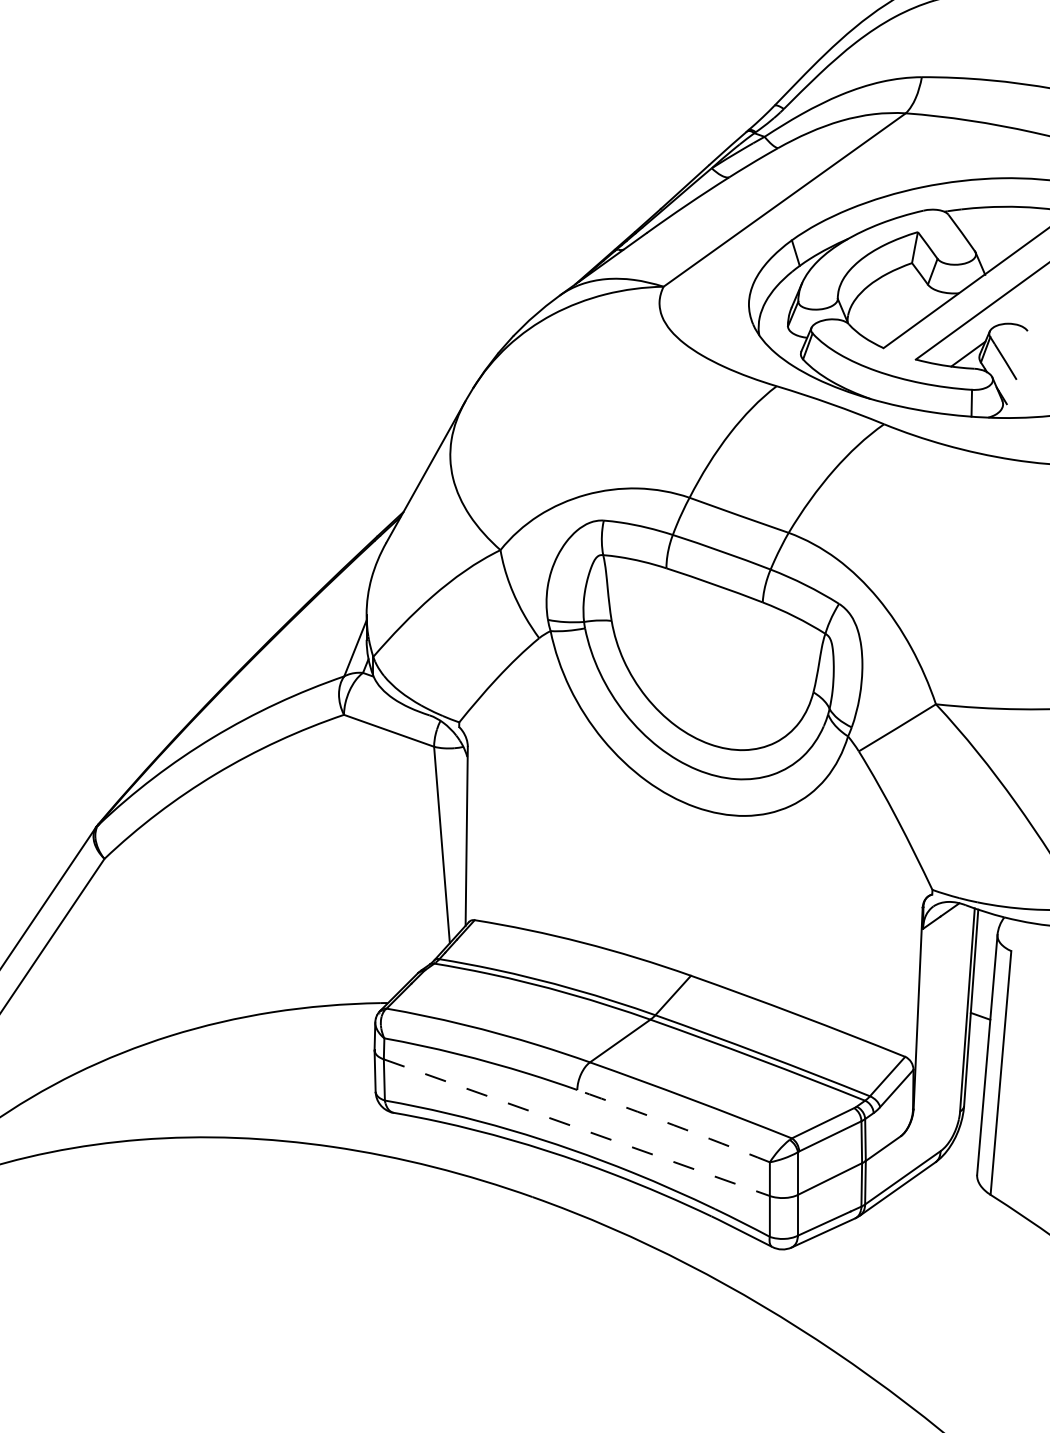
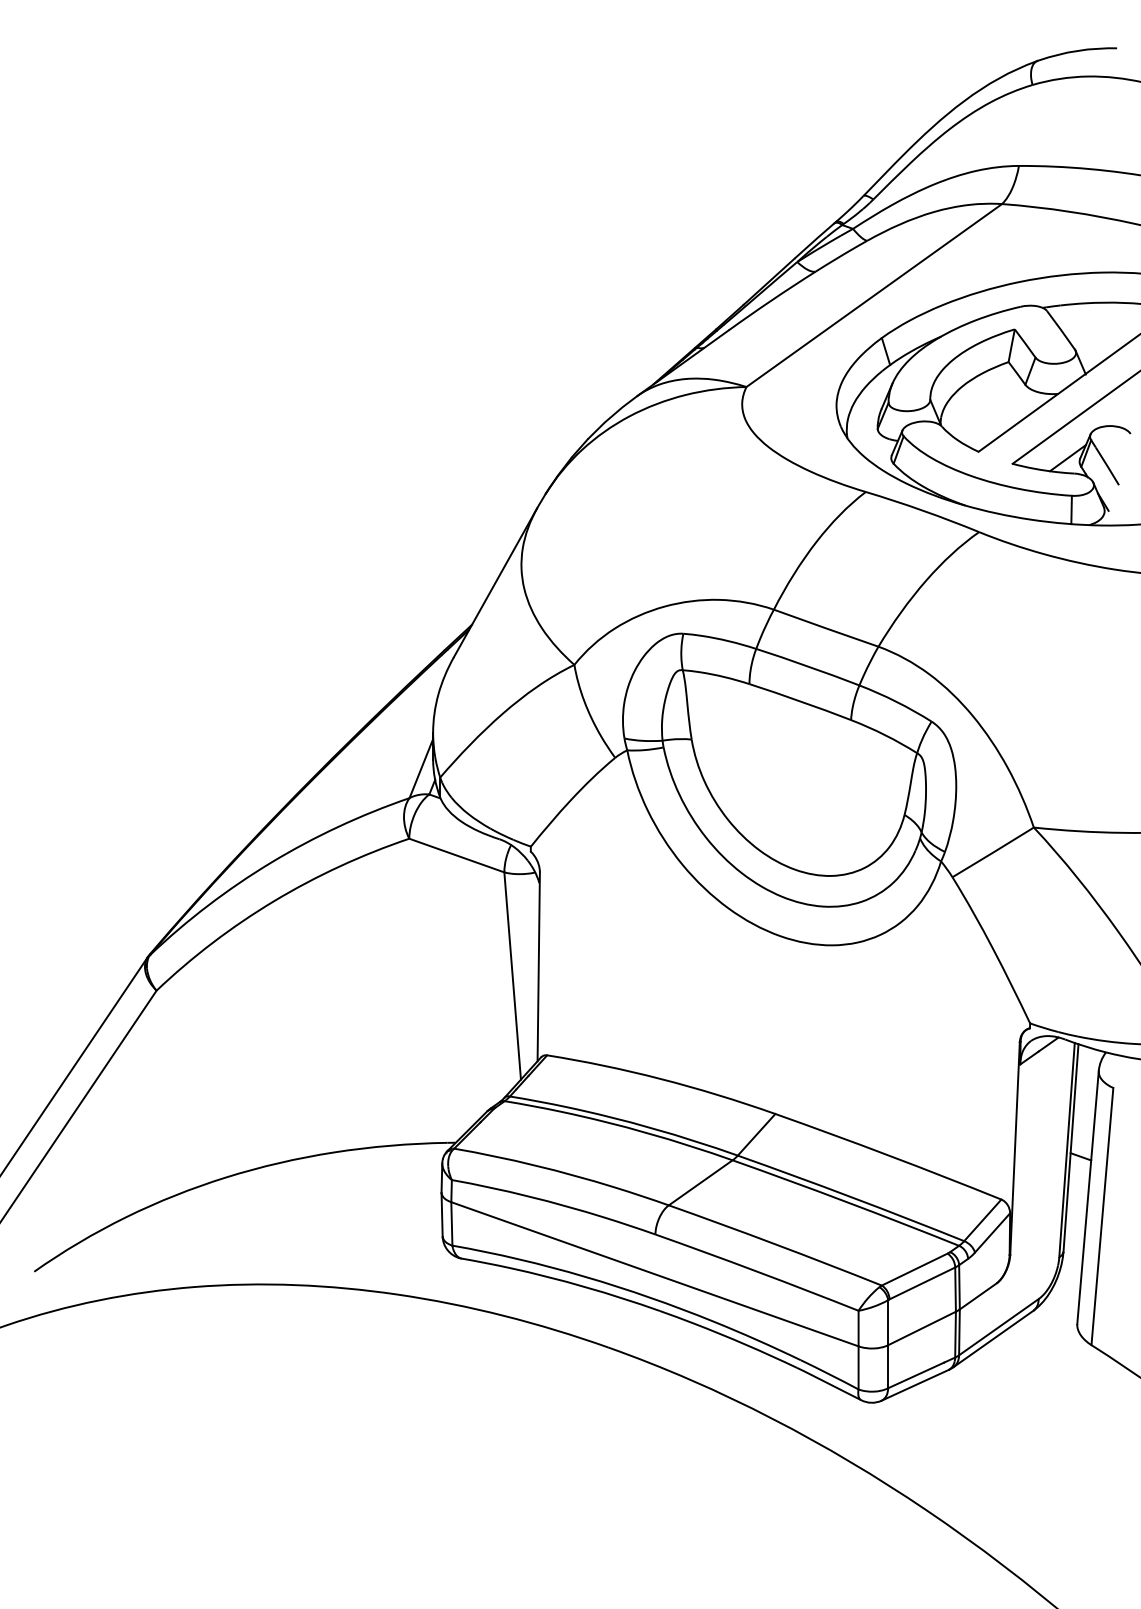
arc: (674, 1125) -> (757, 1271), dashed -> solid
line: (577, 1127) -> (655, 1274), dashed -> solid

